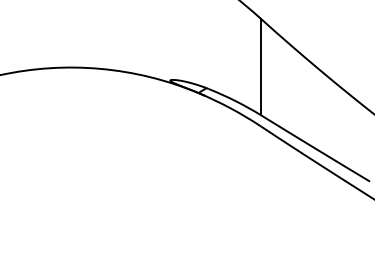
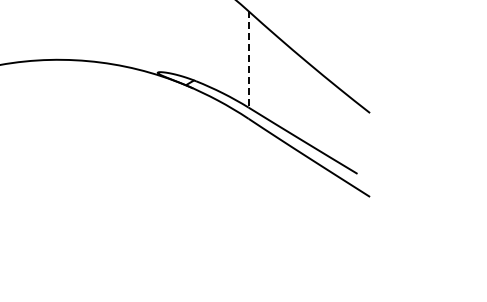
line: (261, 67) -> (248, 59), solid -> dashed

